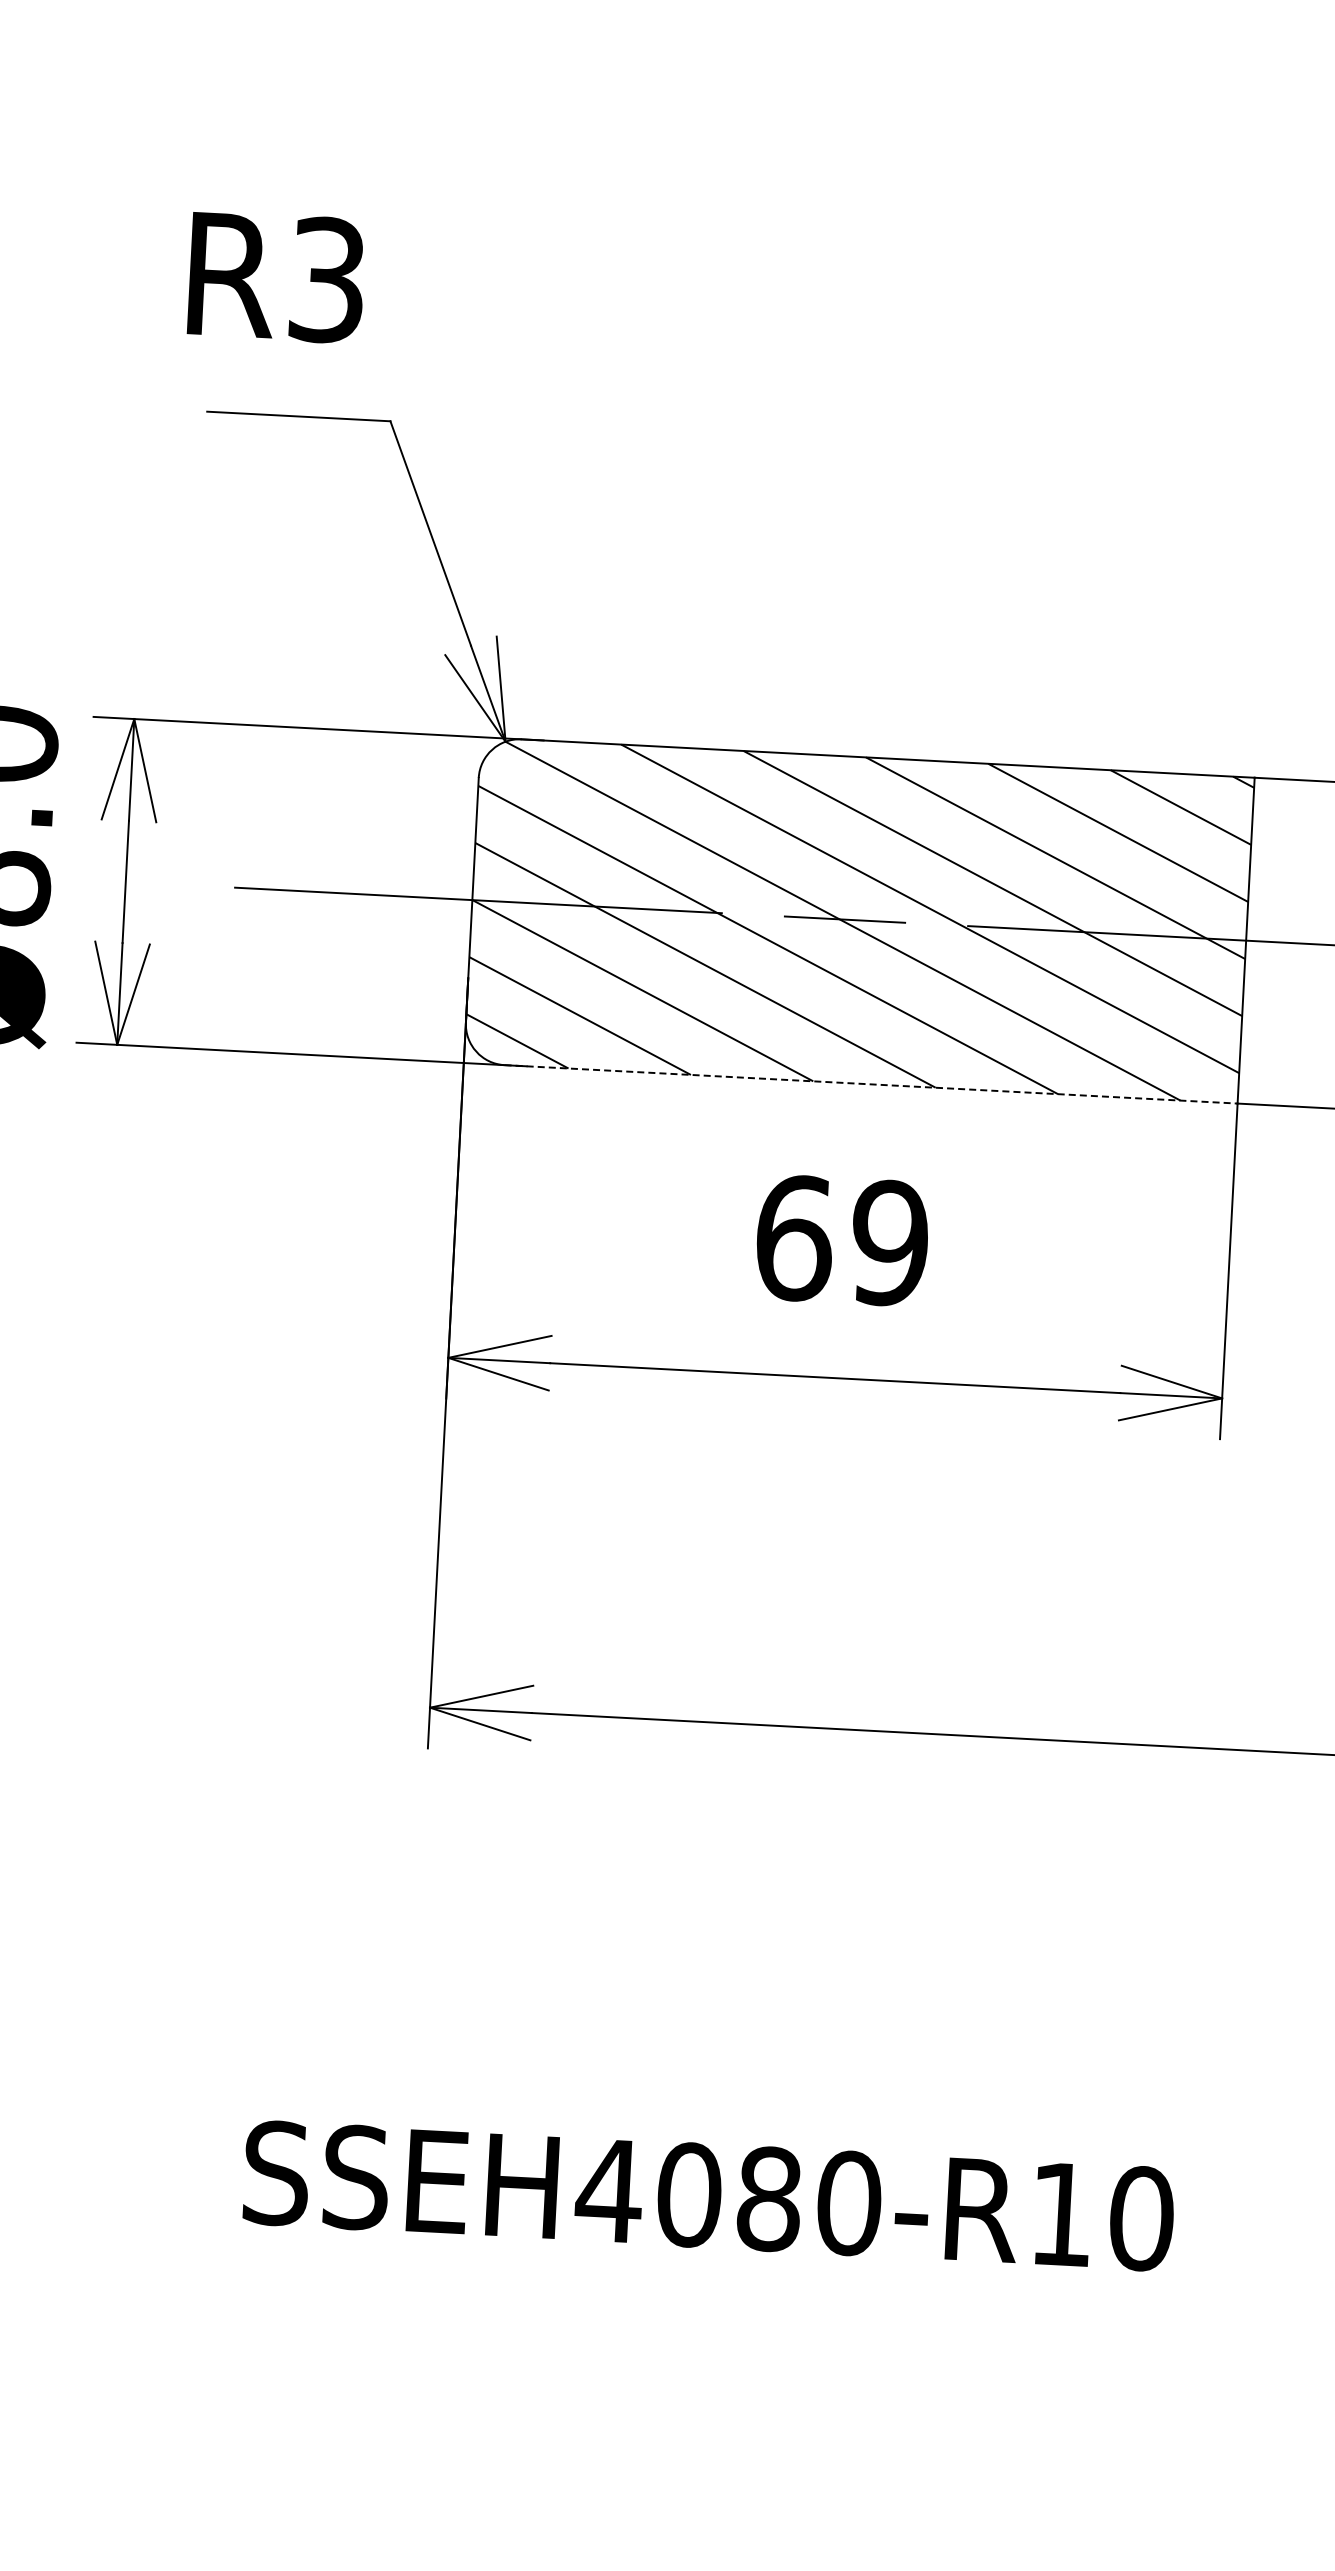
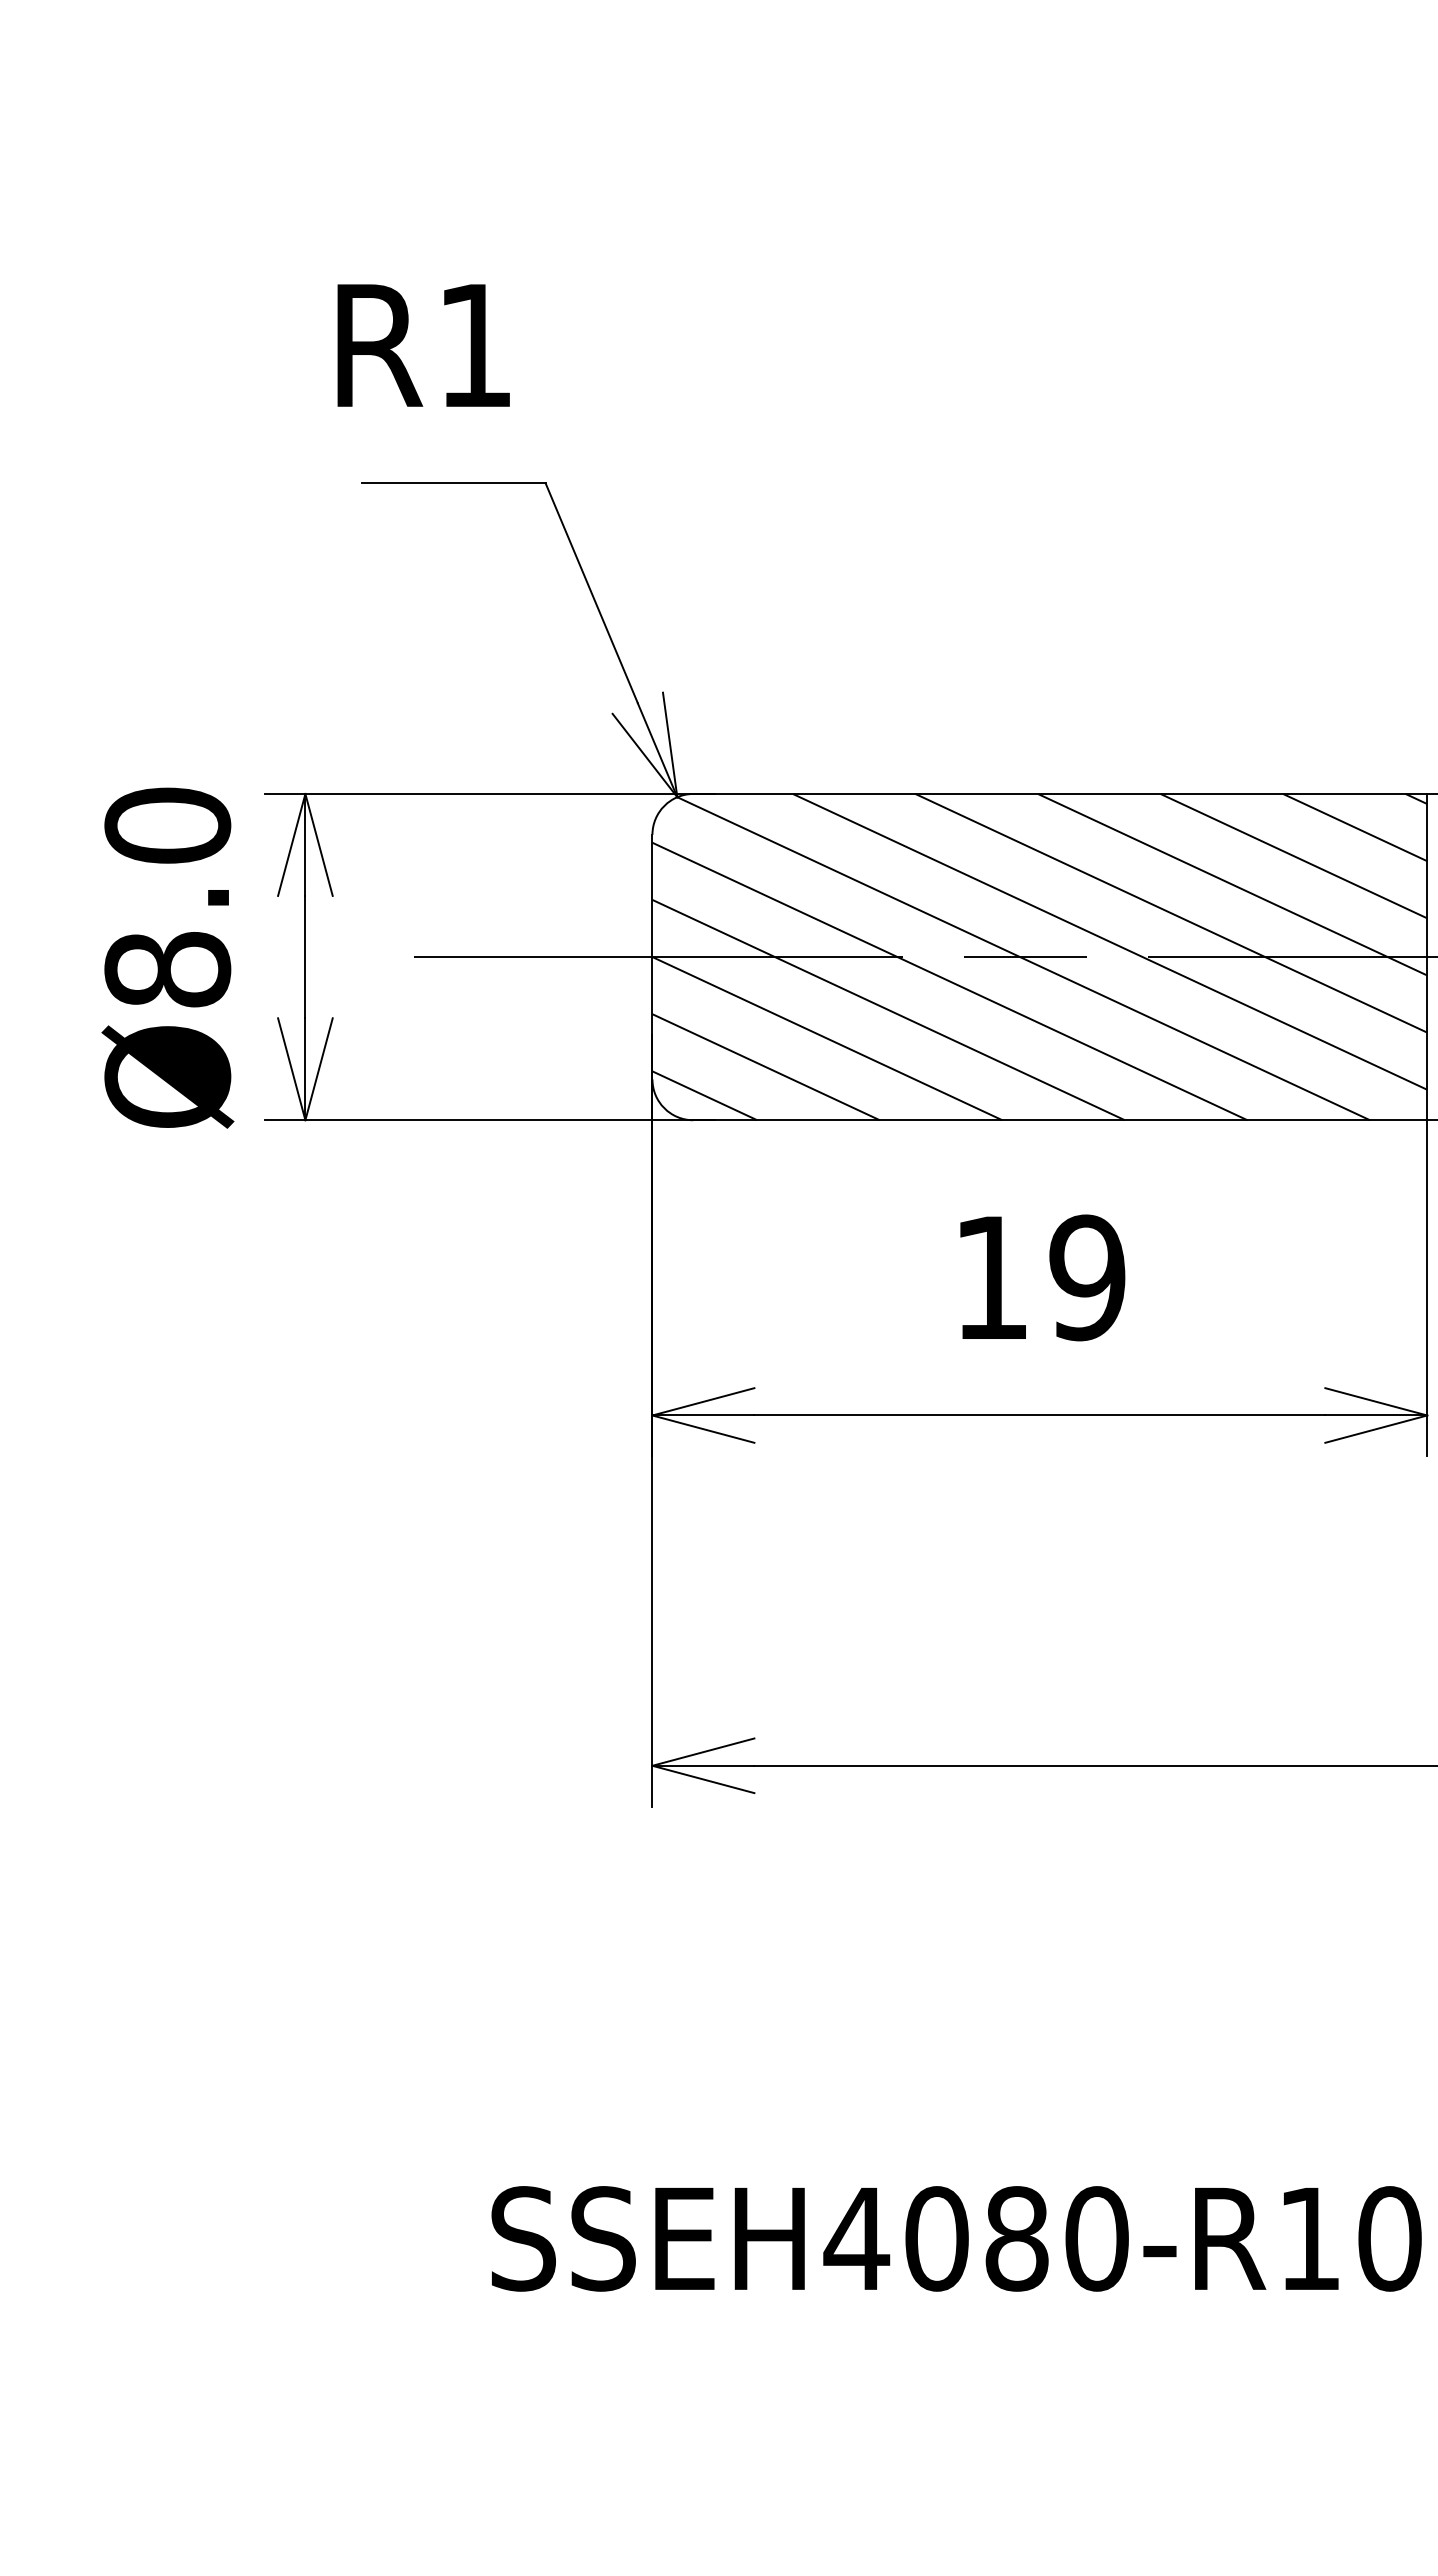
text: (327, 280) -> (475, 345), R3 -> R1
line: (871, 1084) -> (1060, 1120), dashed -> solid
text: (795, 1237) -> (992, 1277), 69 -> 19

